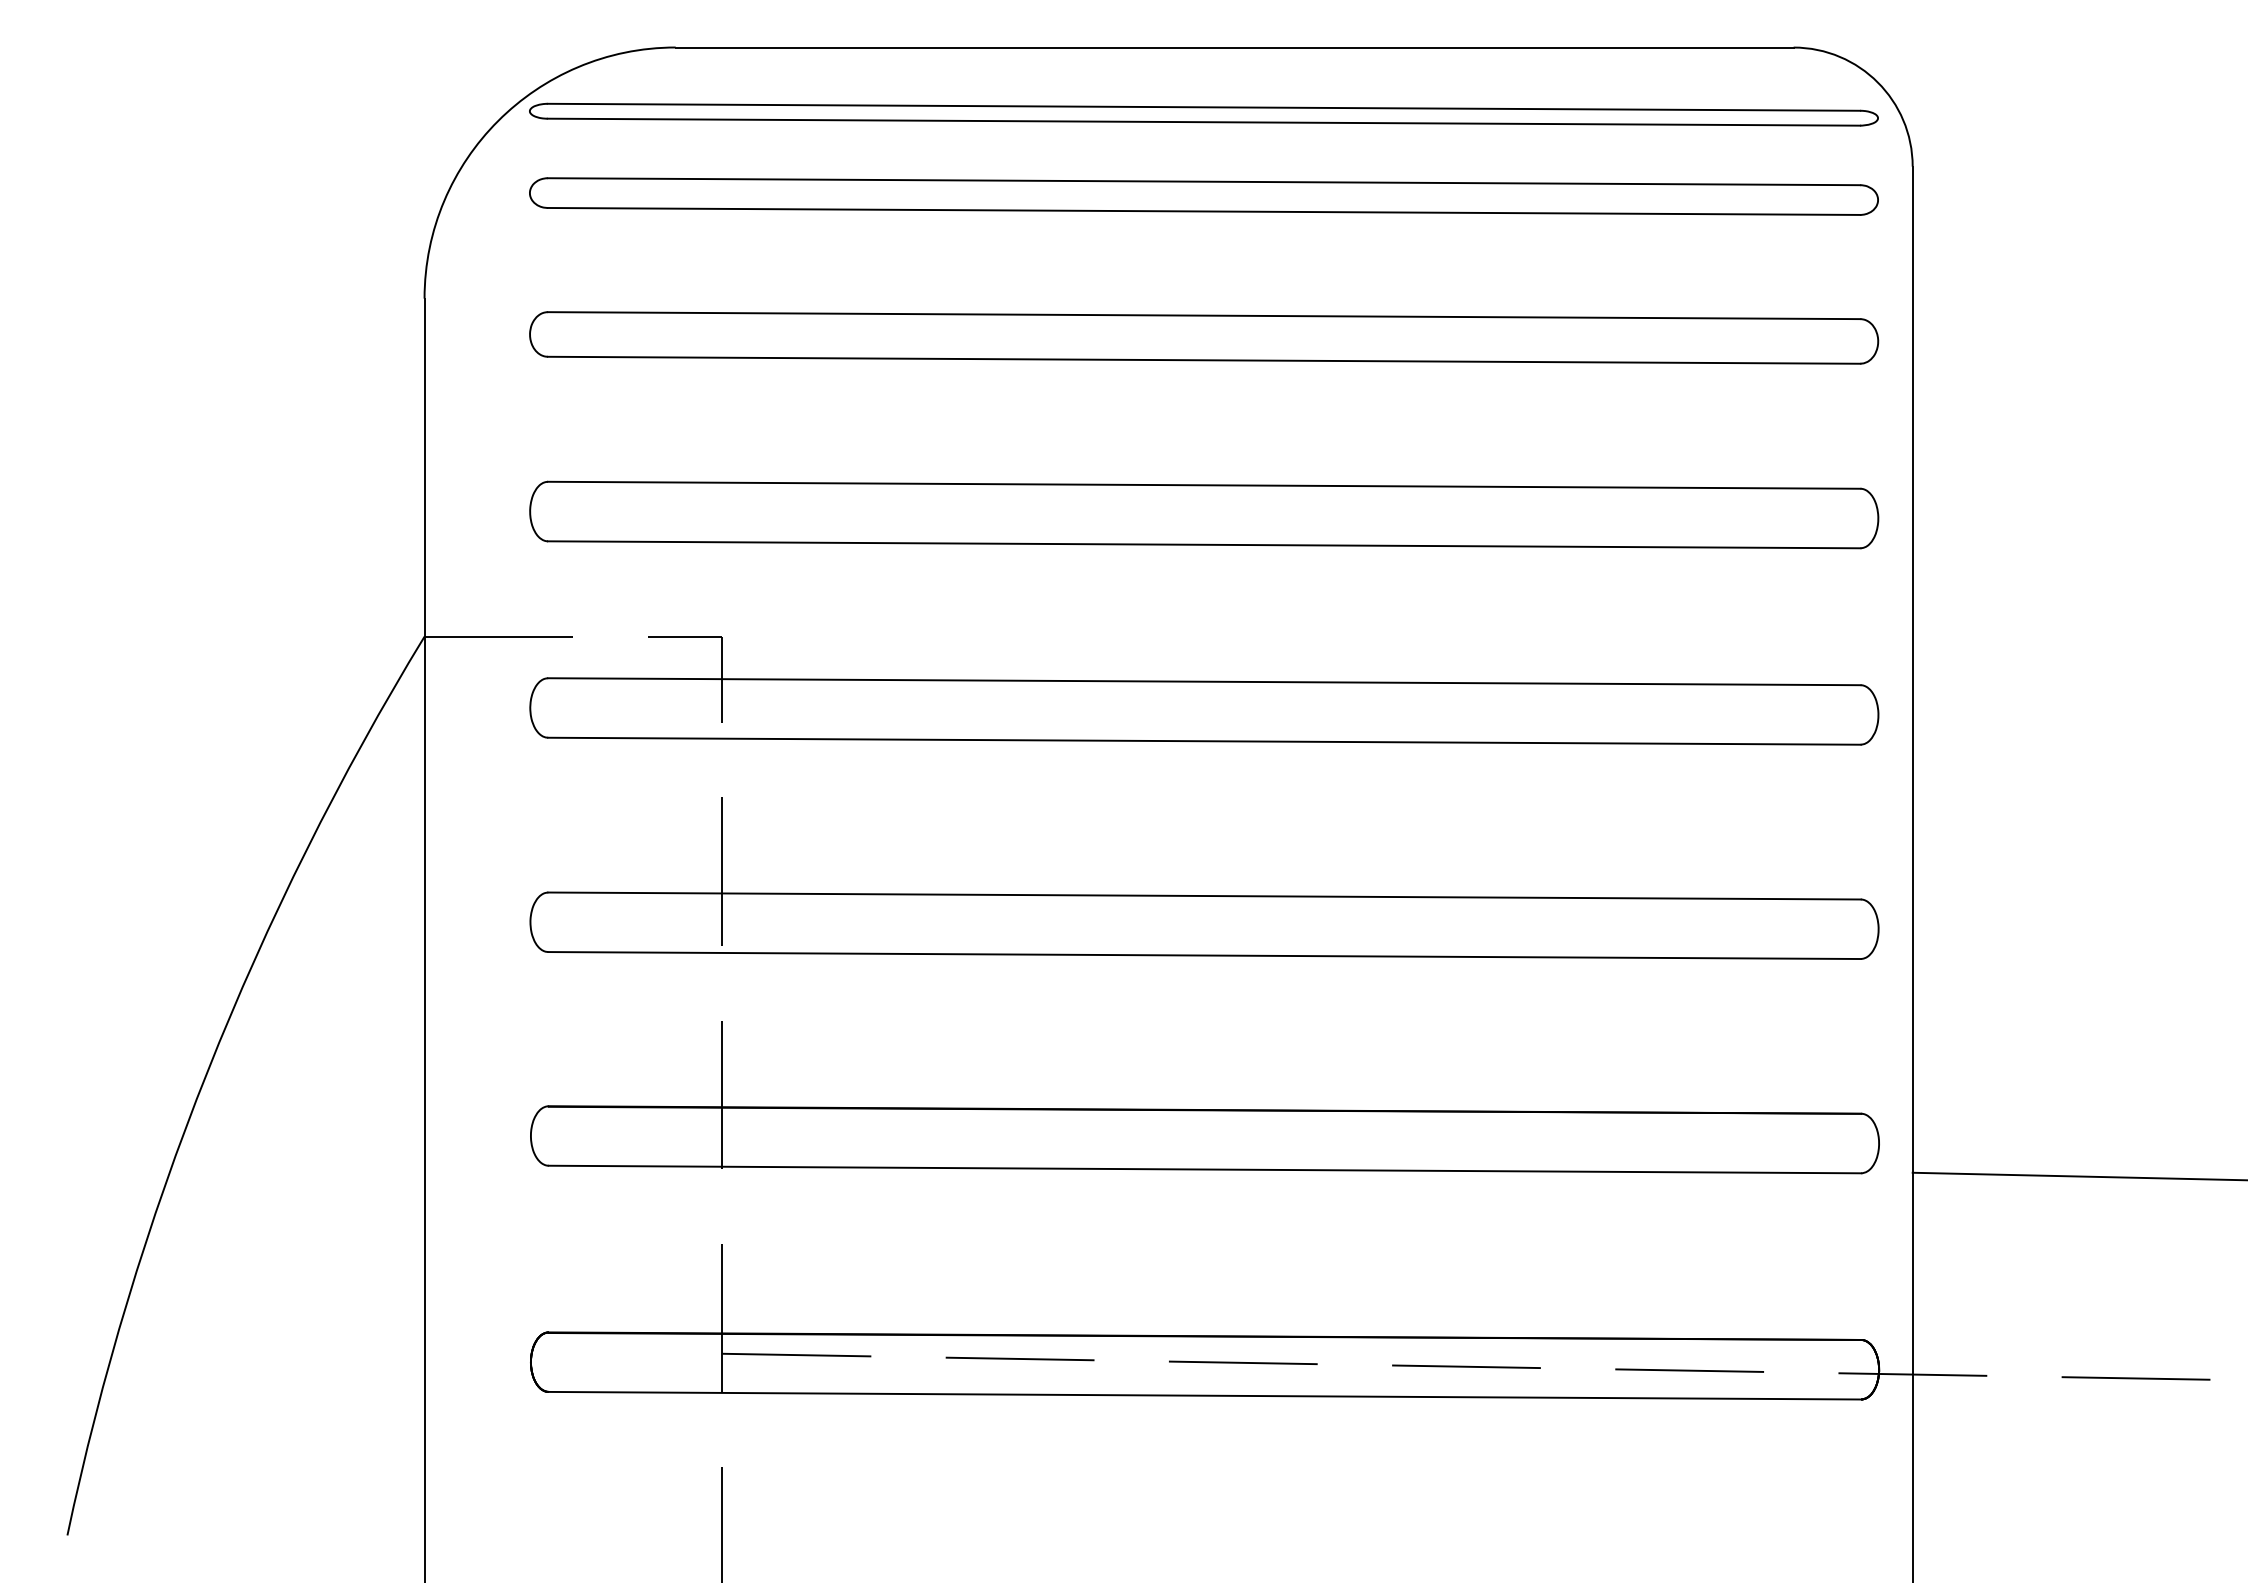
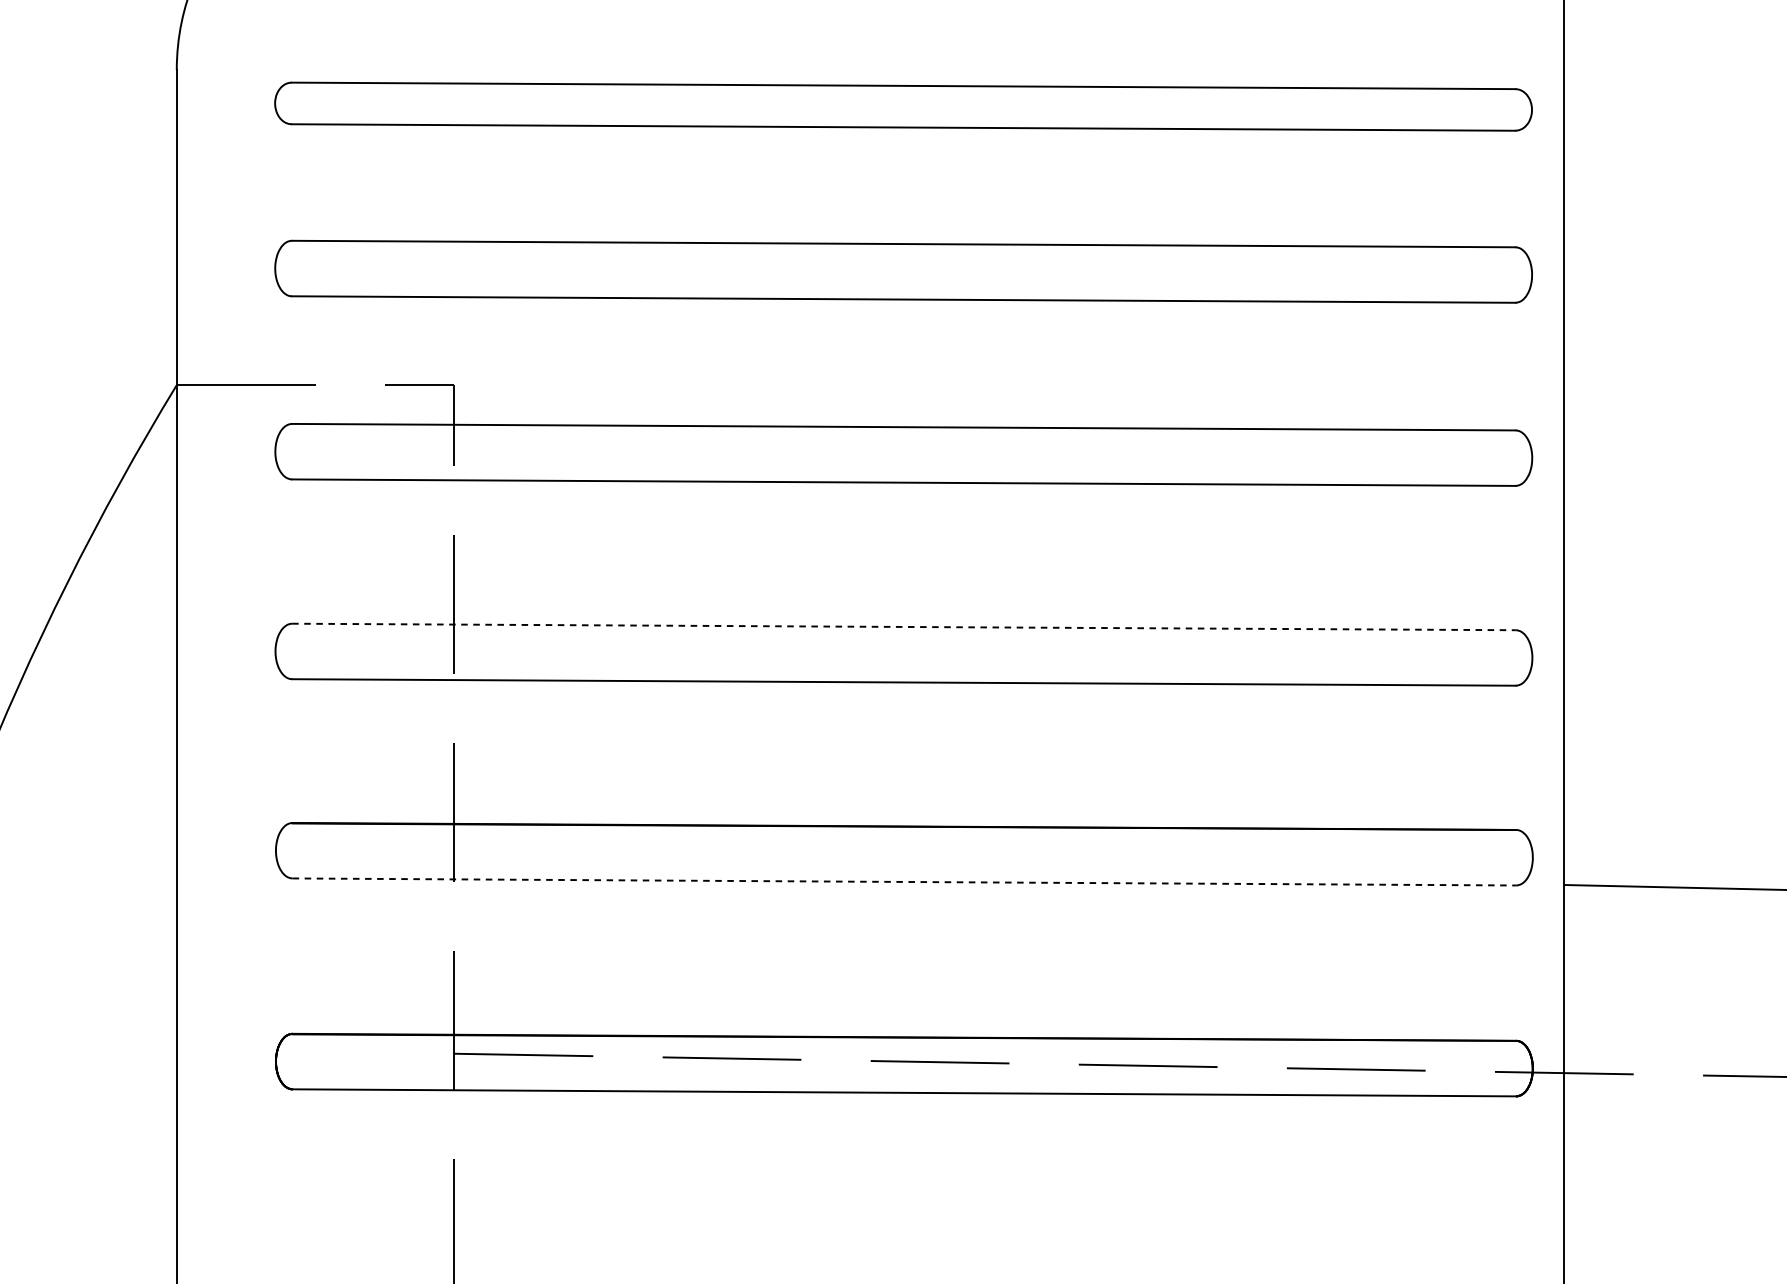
line: (1205, 896) -> (904, 627), solid -> dashed
line: (1205, 1169) -> (904, 881), solid -> dashed

